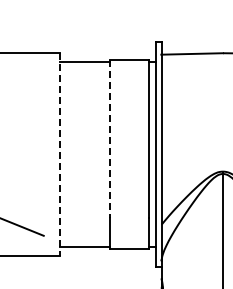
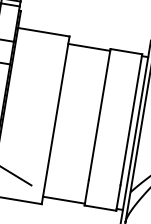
line: (110, 139) -> (99, 114), dashed -> solid
line: (59, 155) -> (55, 121), dashed -> solid

